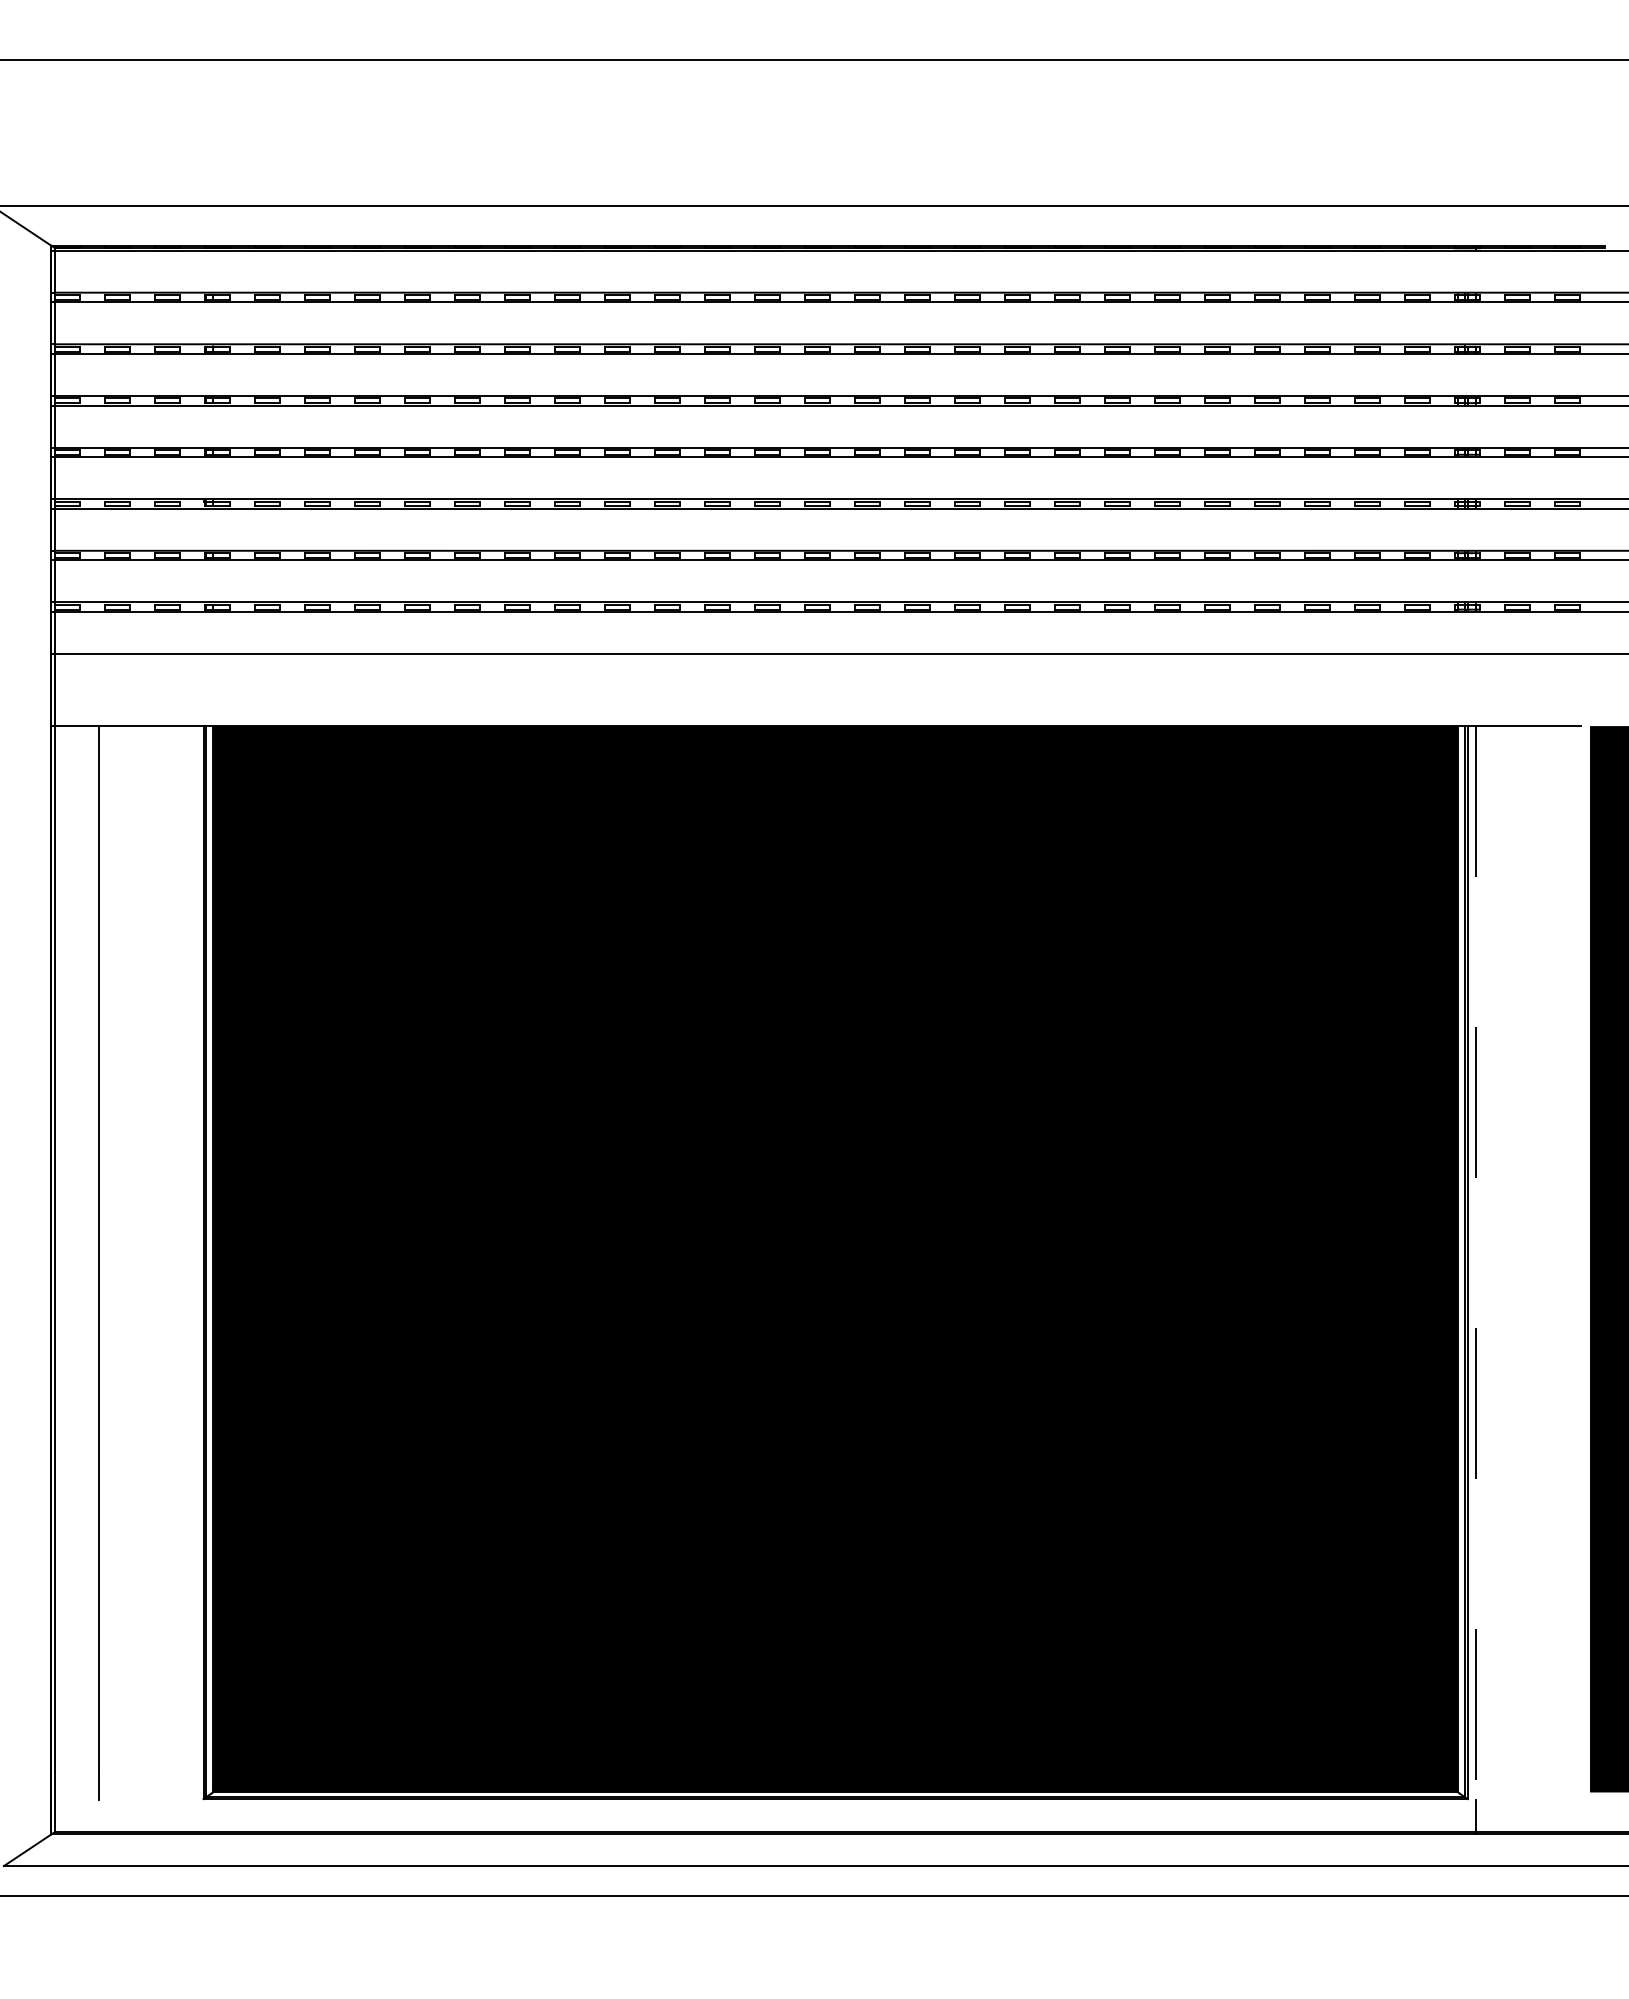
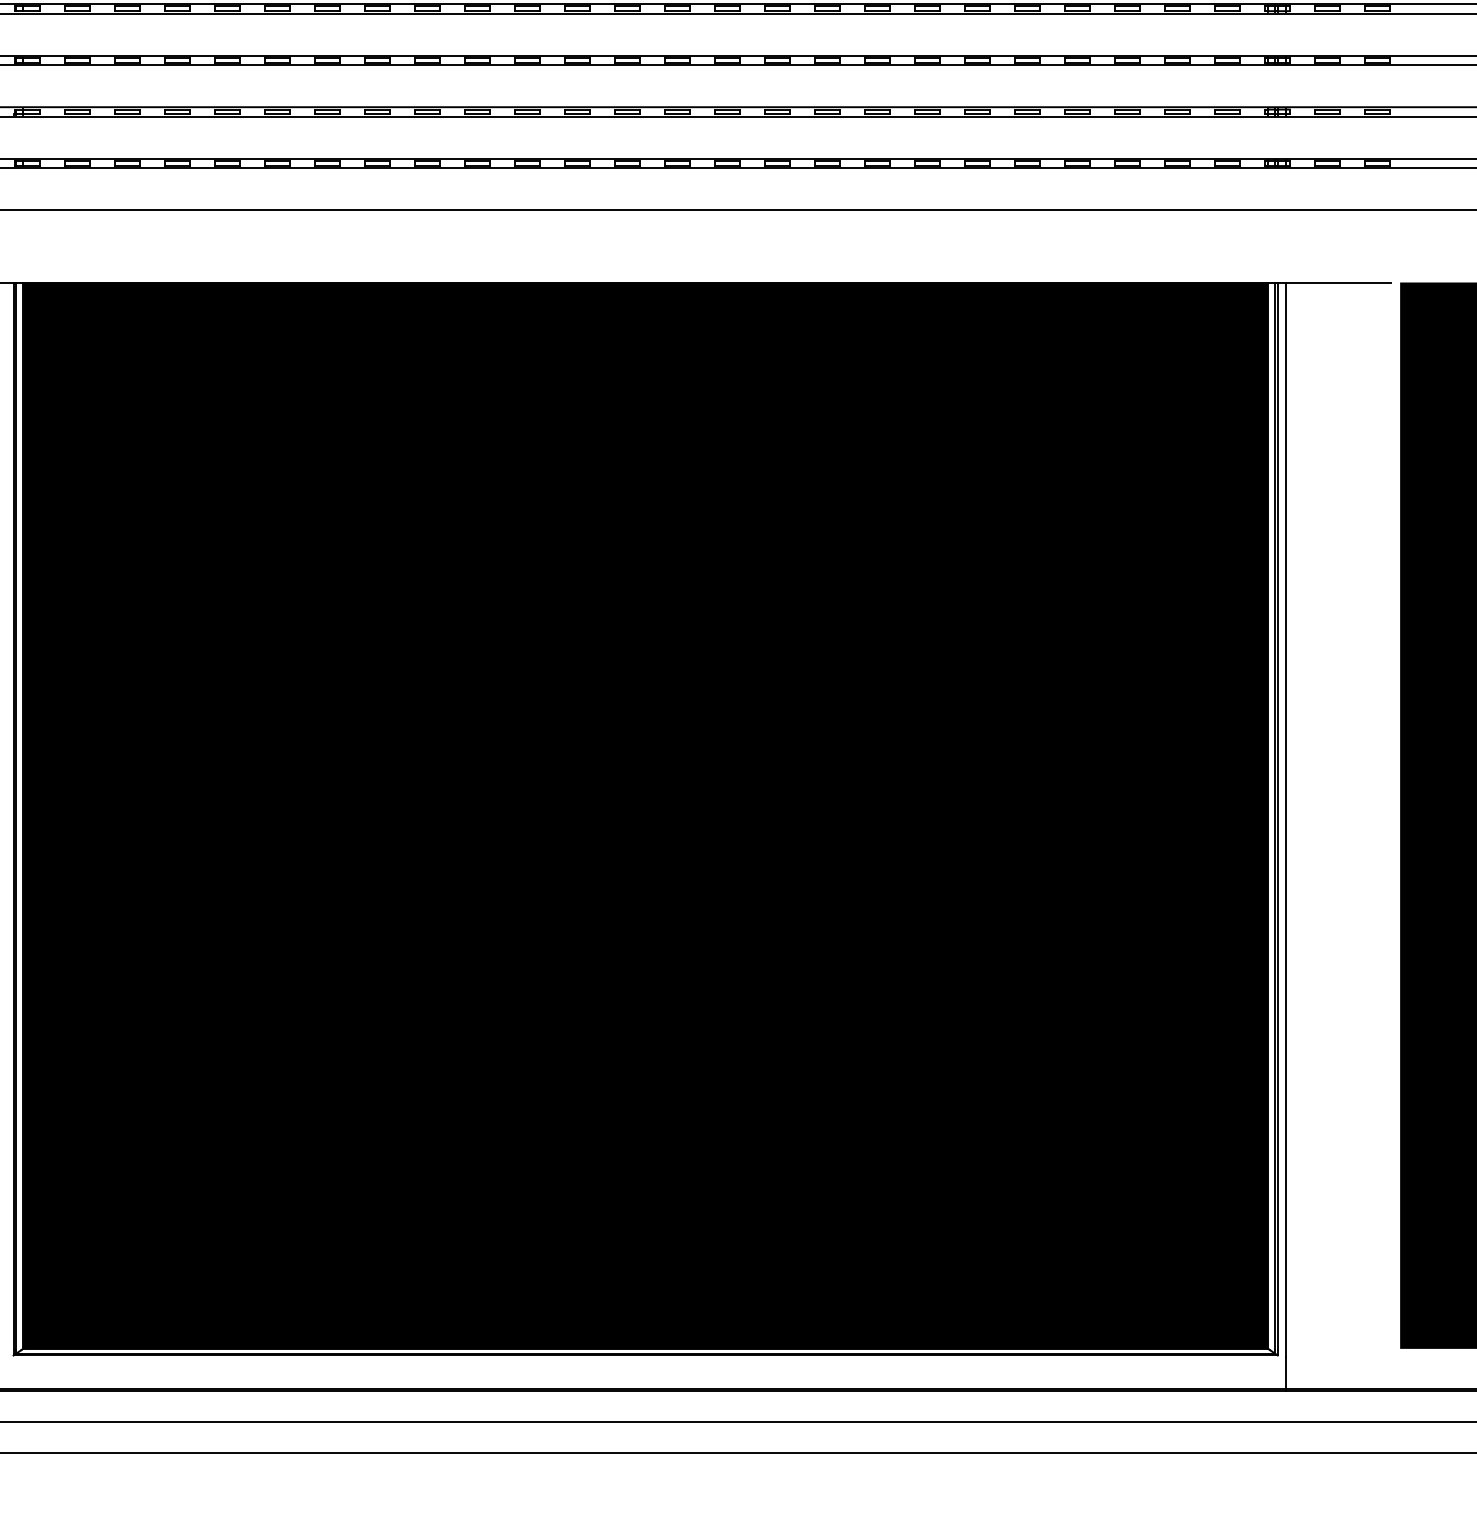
line: (1475, 1263) -> (1285, 819), dashed -> solid

